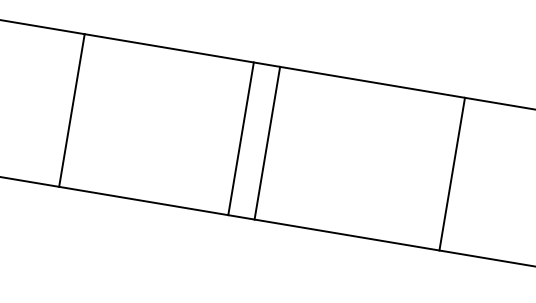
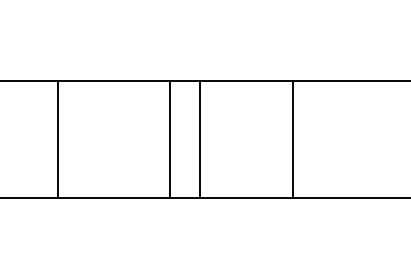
line: (71, 110) -> (57, 139), moved
line: (267, 143) -> (200, 139), moved
line: (452, 174) -> (293, 139), moved

